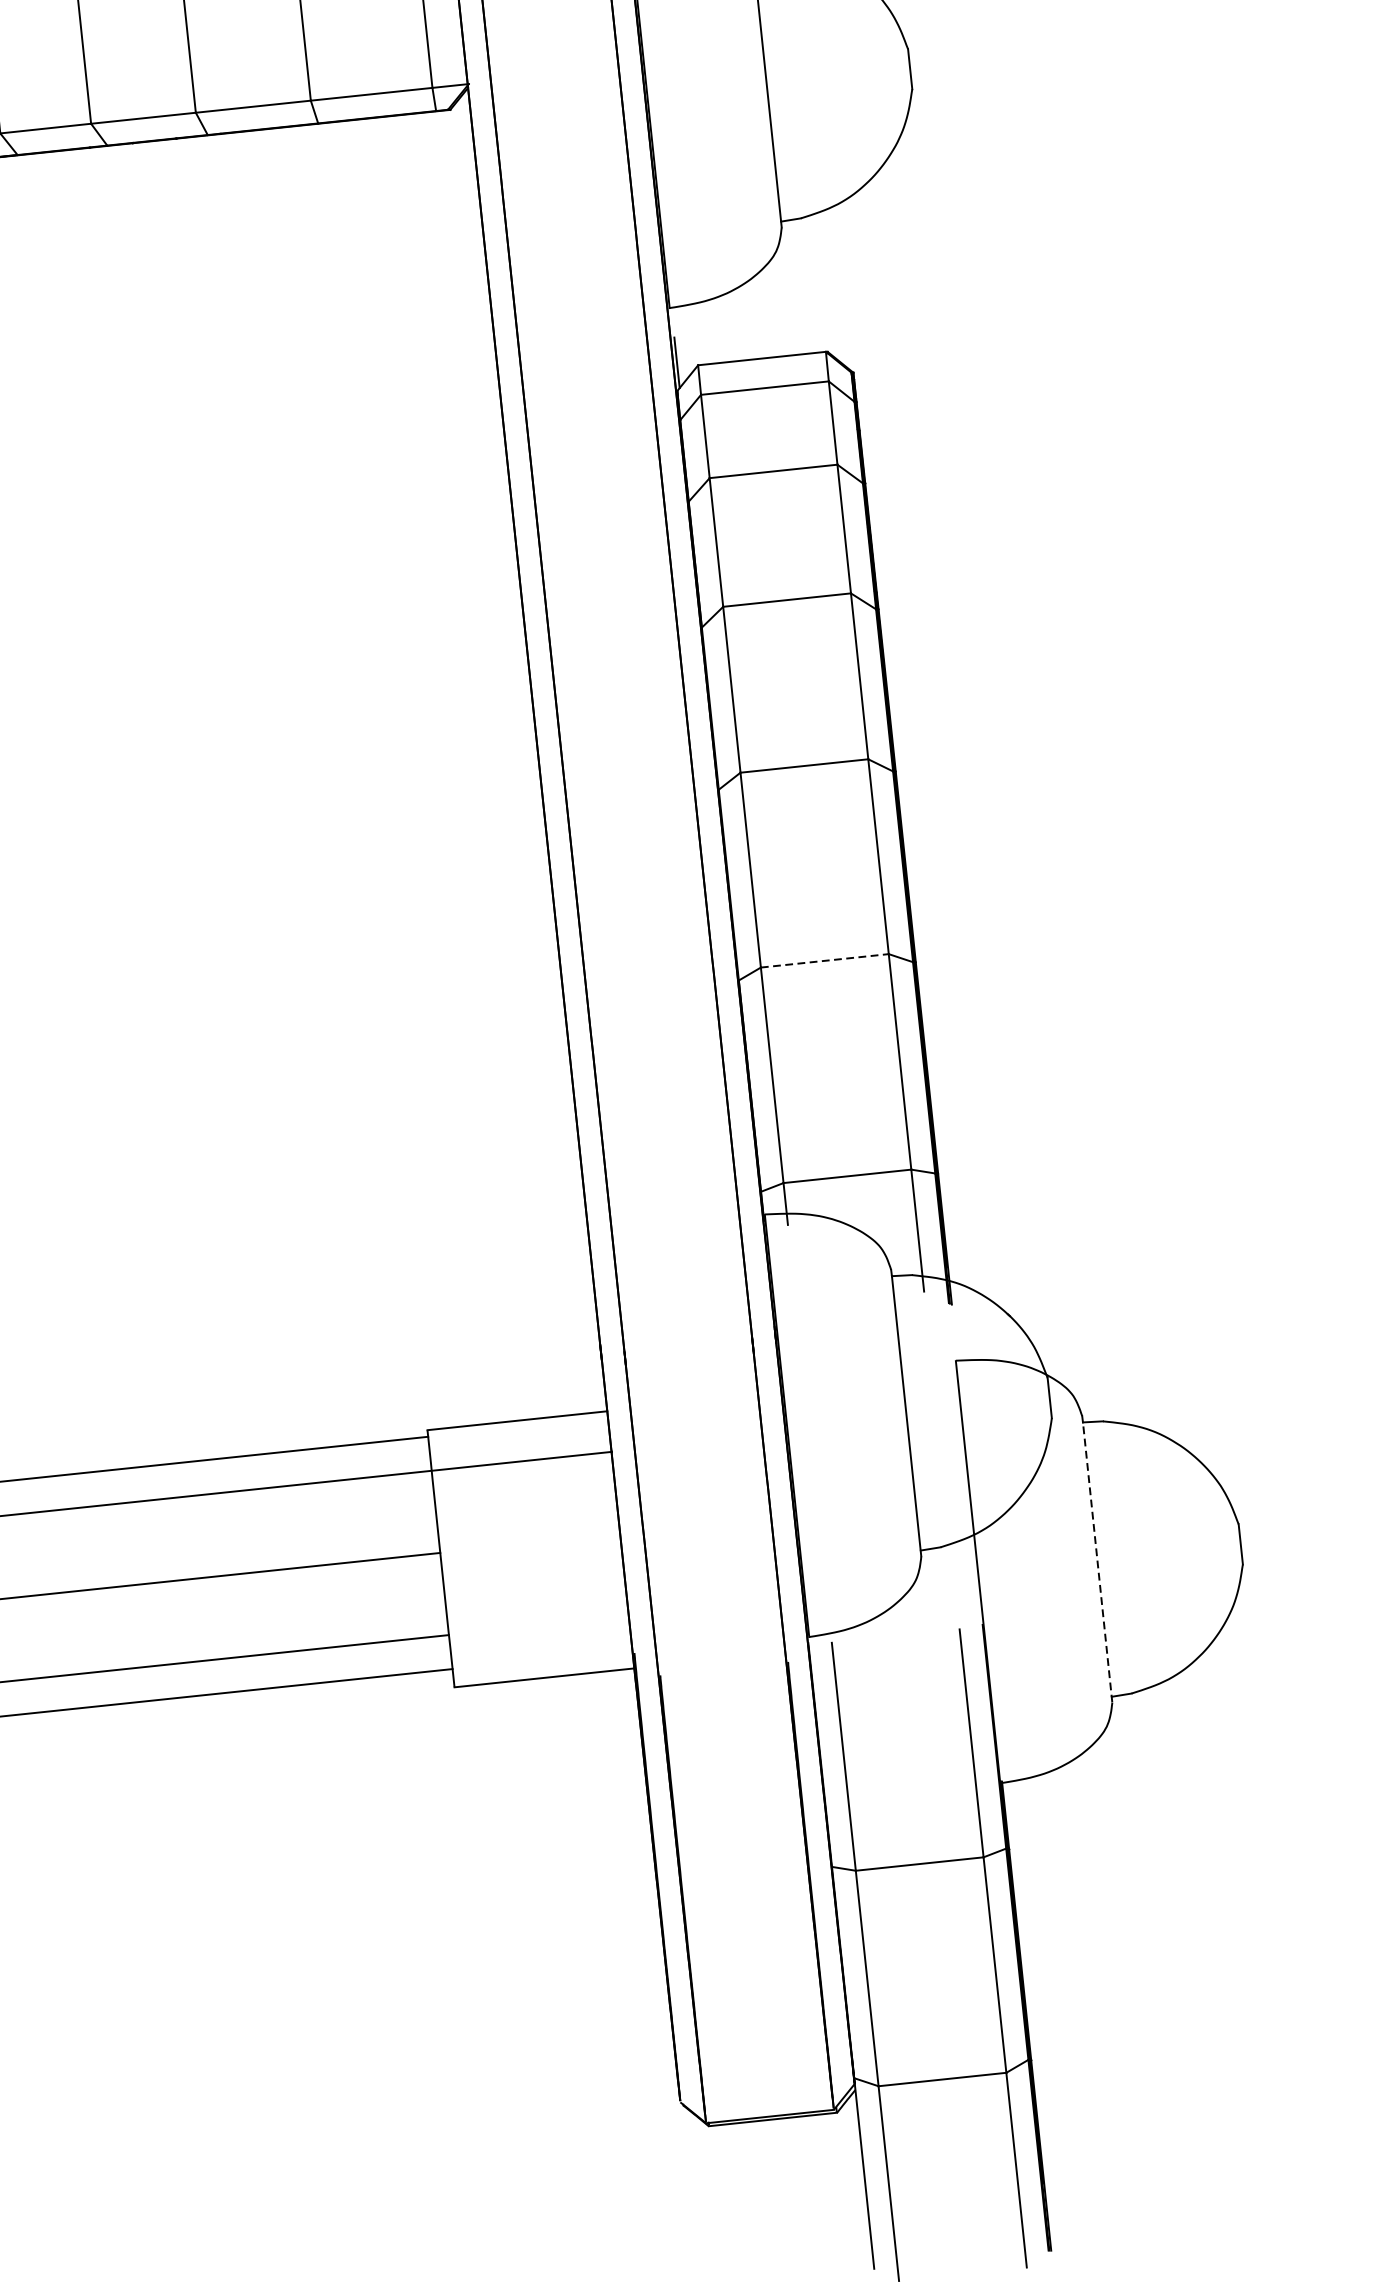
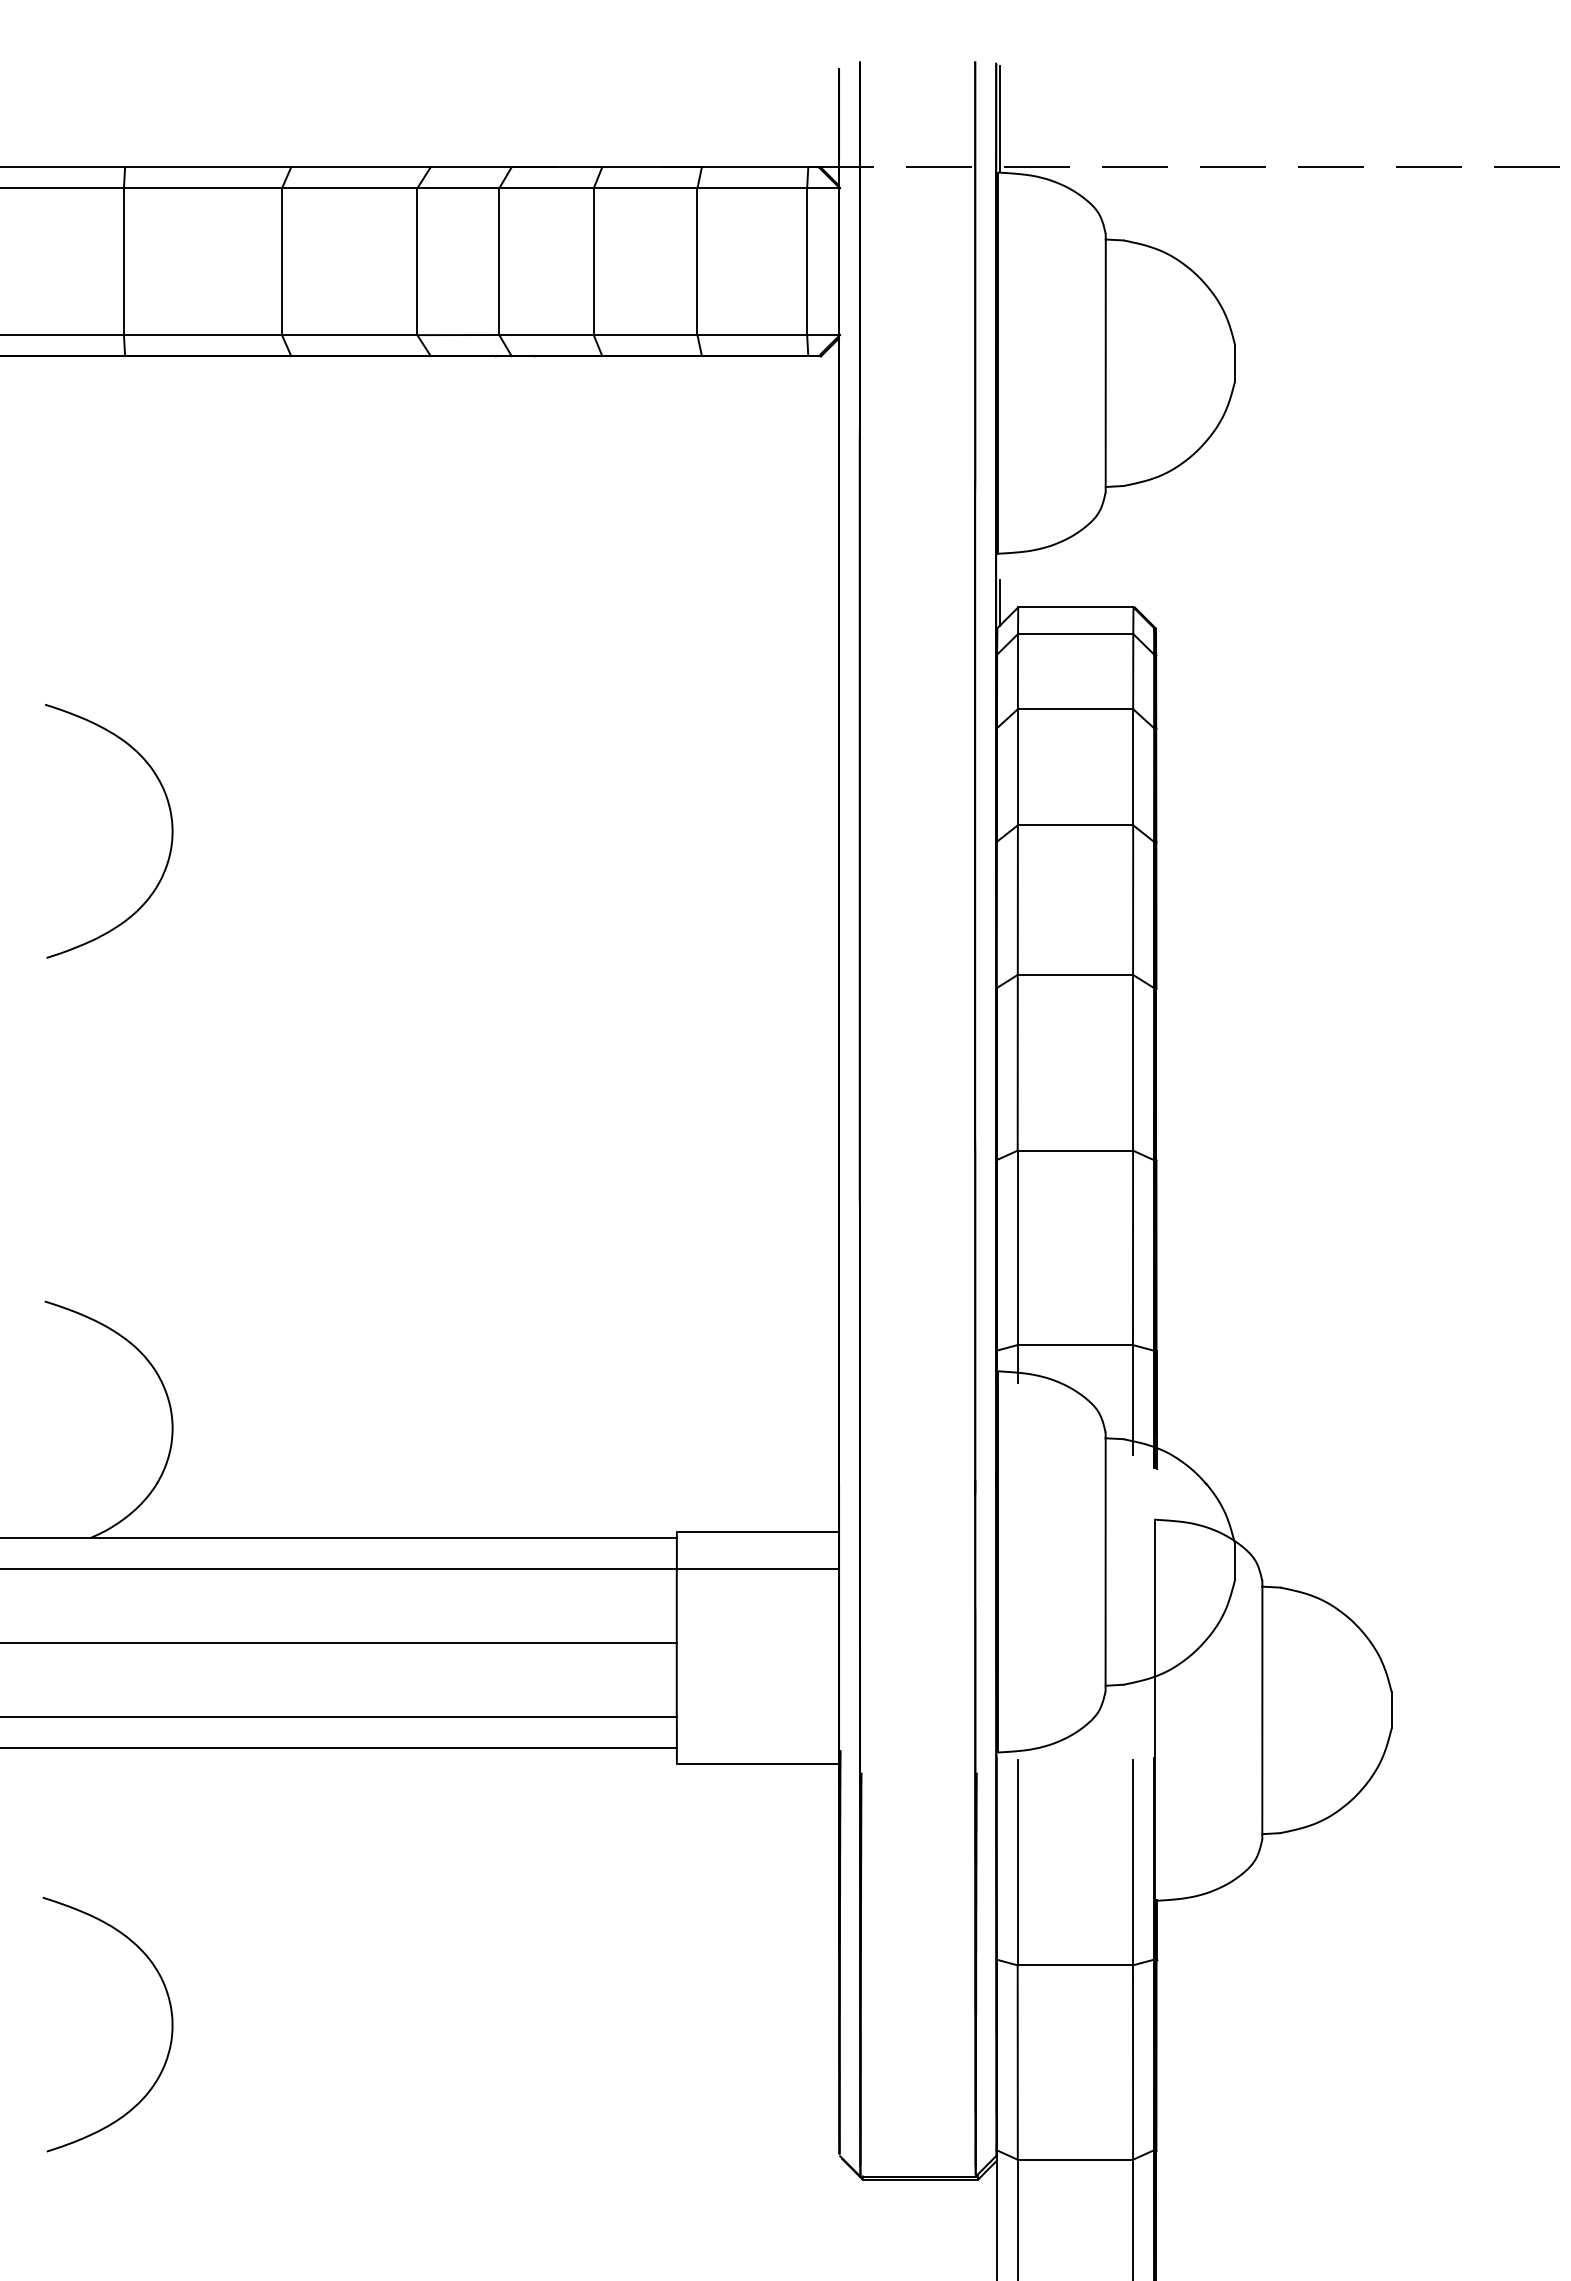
line: (824, 960) -> (1075, 1150), dashed -> solid
line: (1097, 1561) -> (1262, 1712), dashed -> solid

